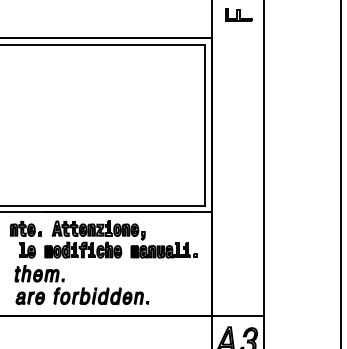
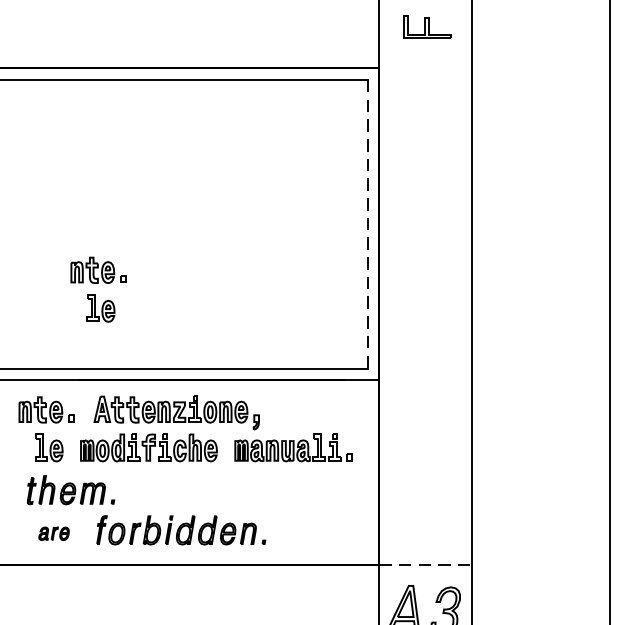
line: (205, 125) -> (367, 224), solid -> dashed
part: (54, 161) -> (97, 289), added
part: (29, 297) -> (52, 532), size x0.6
line: (237, 315) -> (425, 564), solid -> dashed

